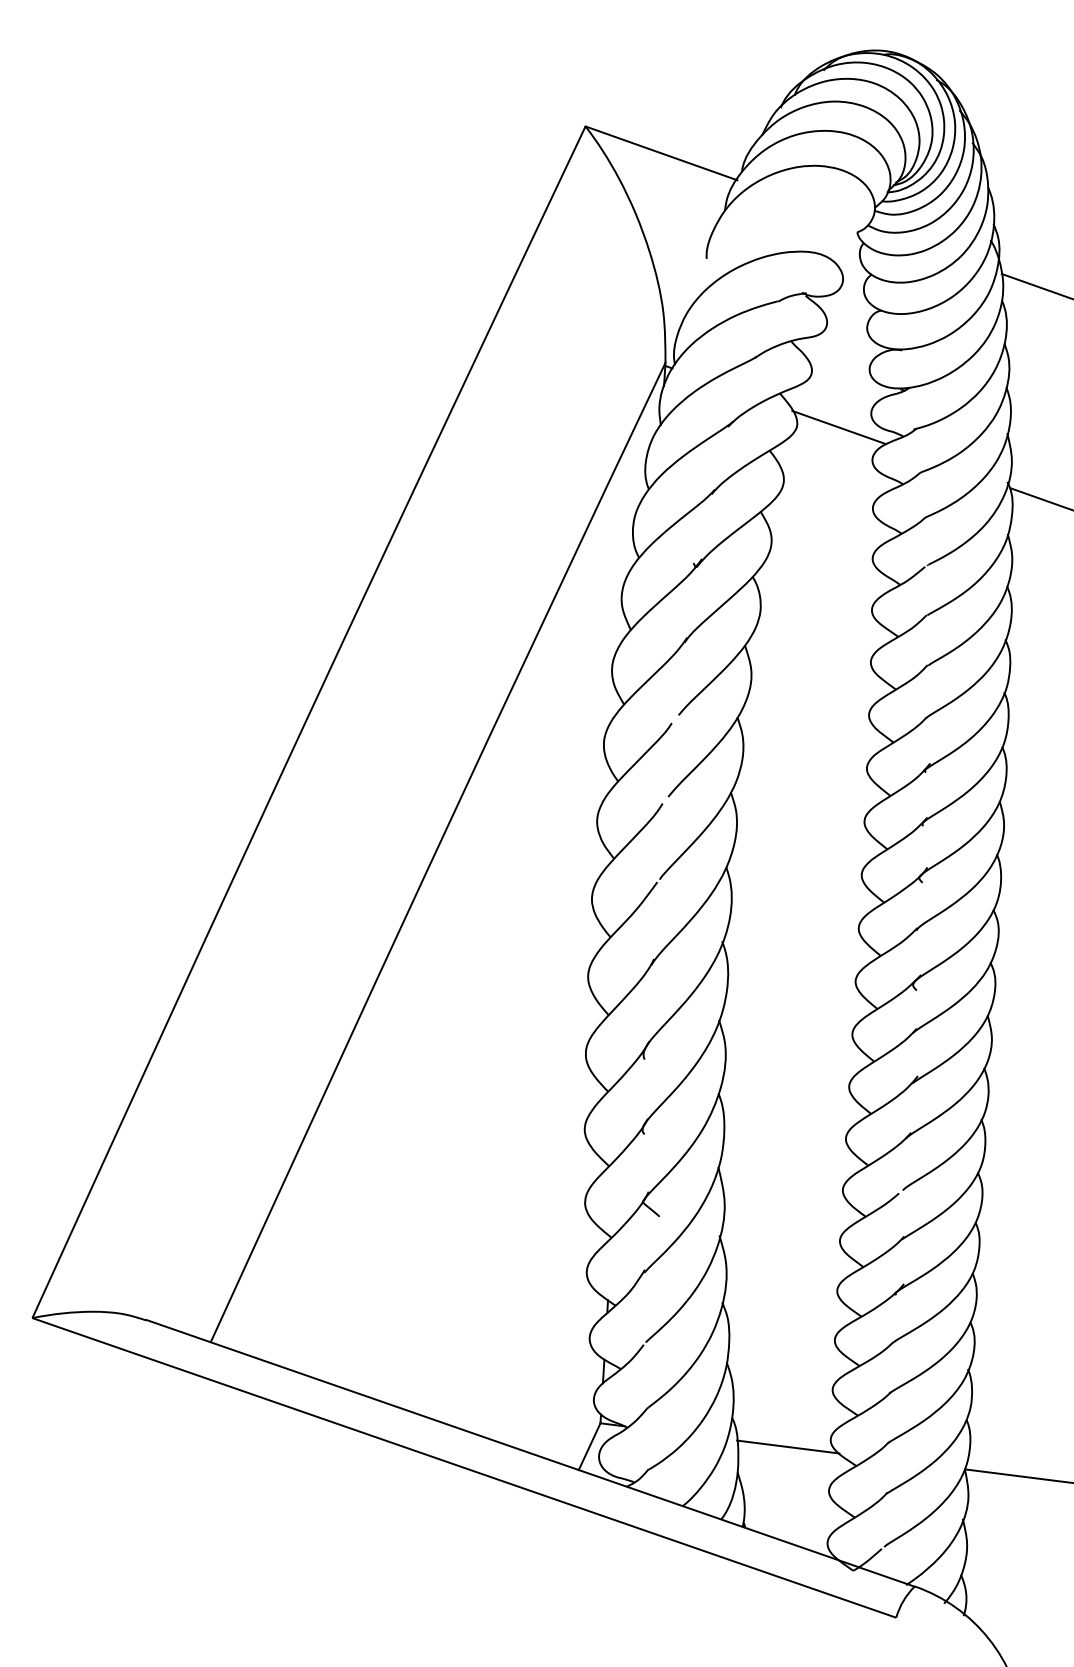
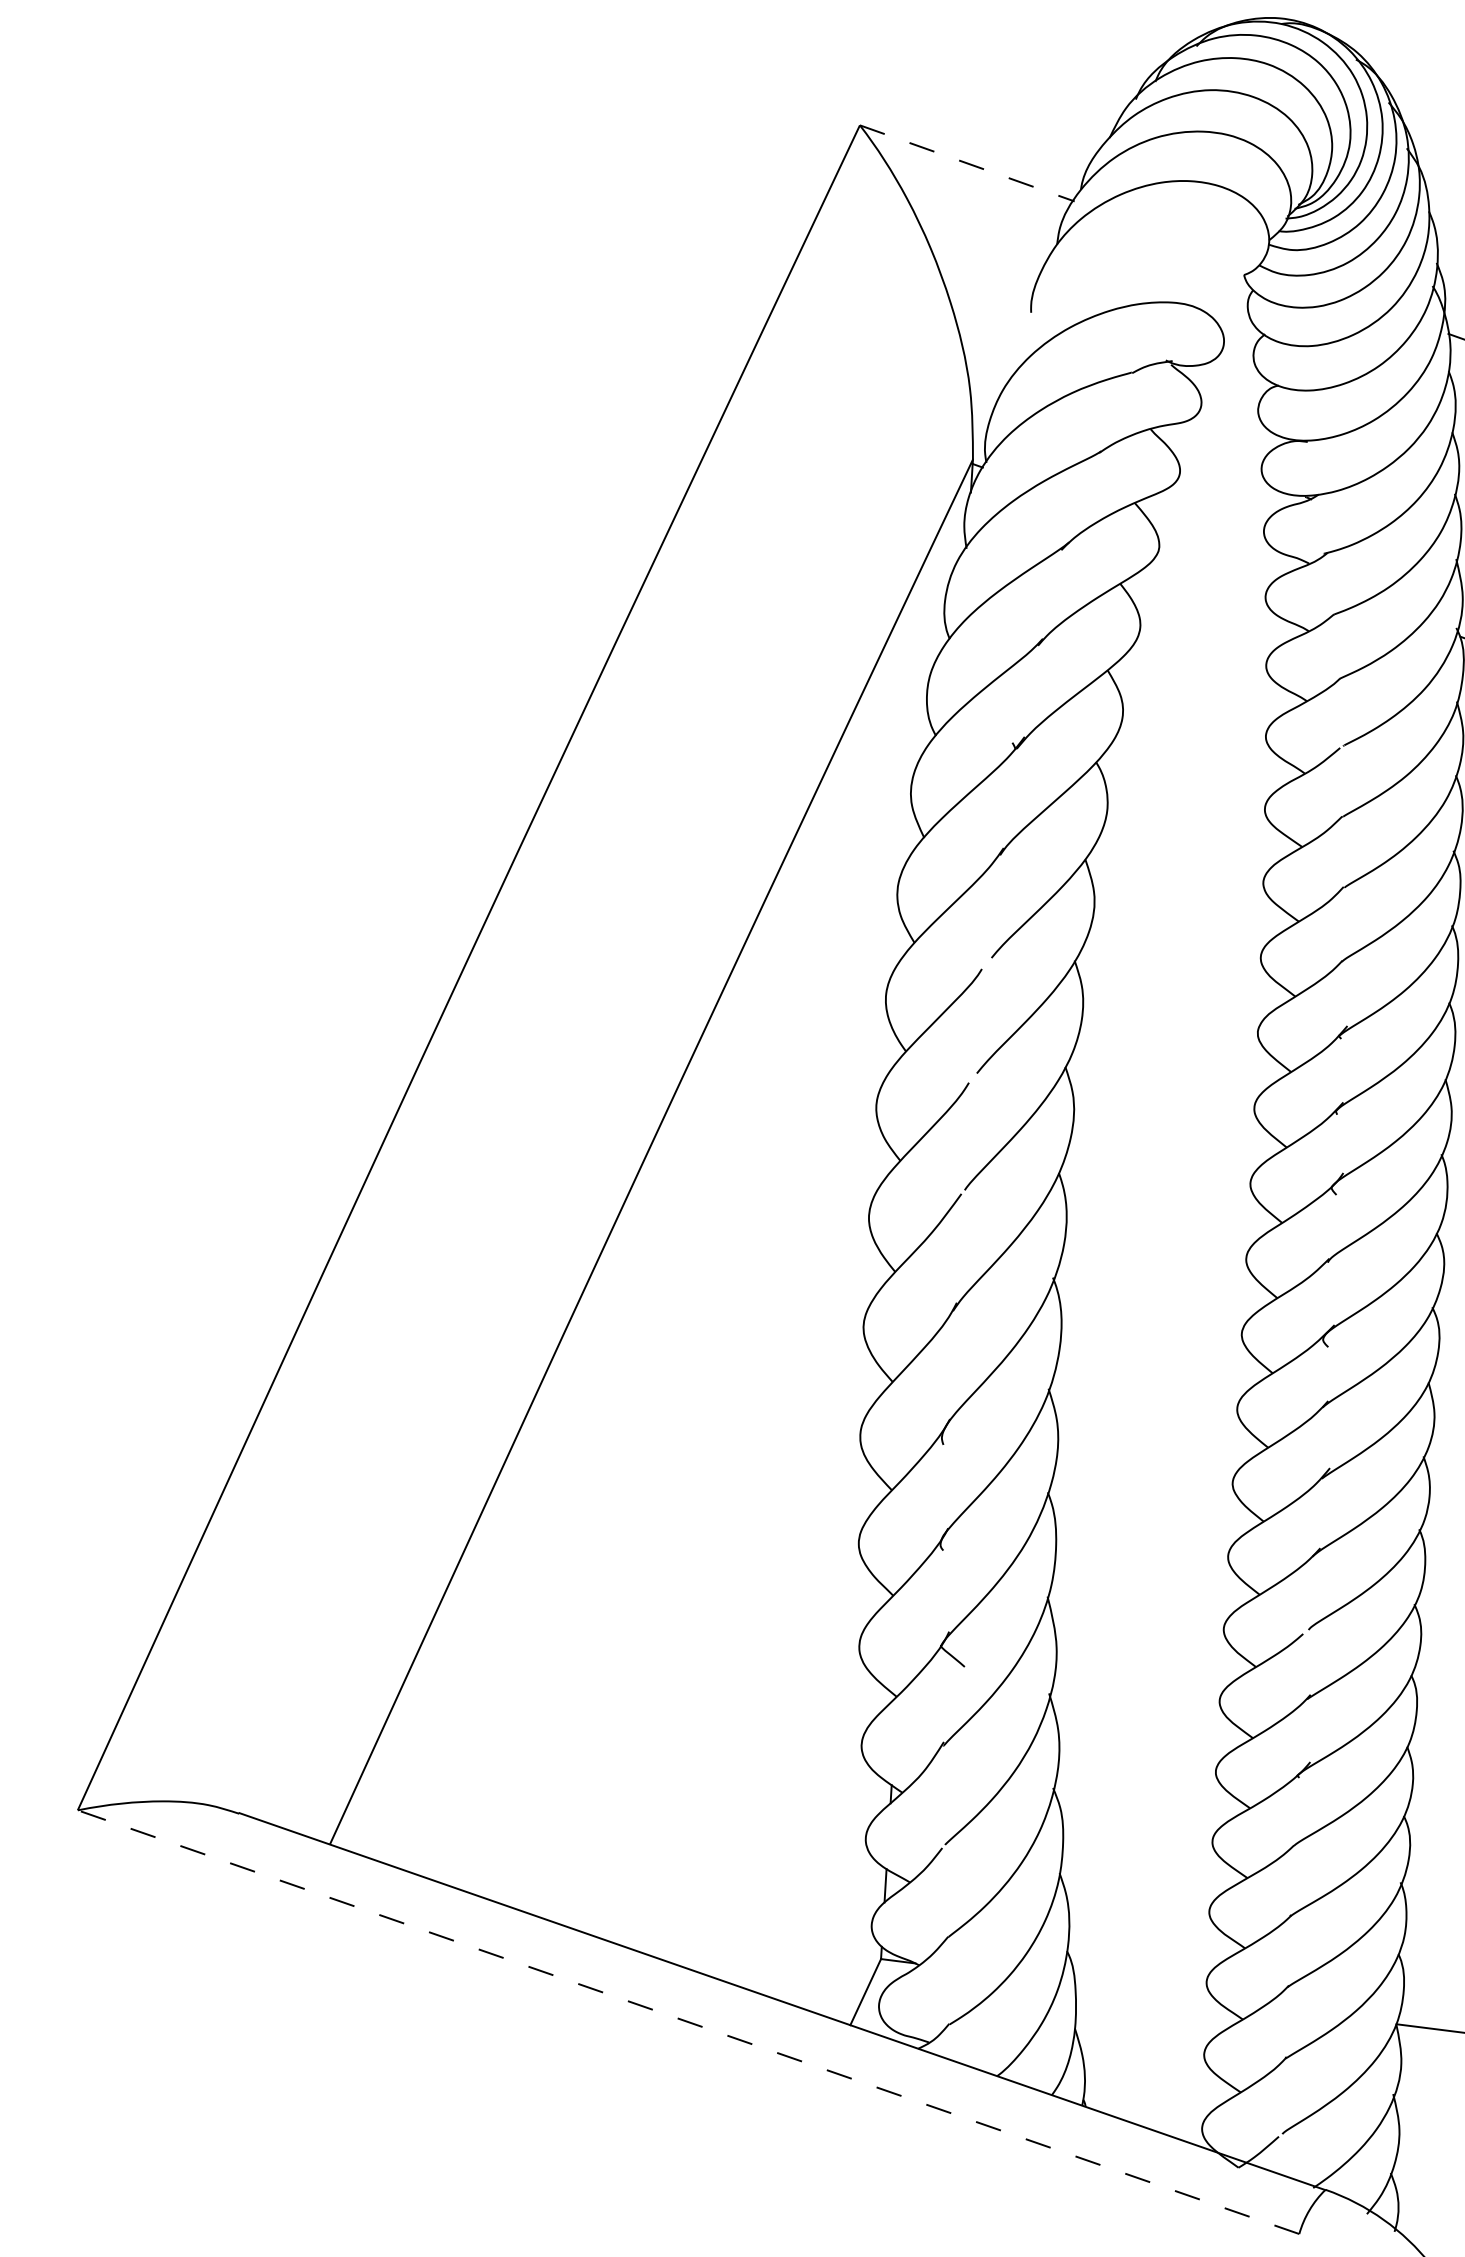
line: (661, 153) -> (967, 163), solid -> dashed
line: (839, 427) -> (1219, 551), removed
line: (788, 1446) -> (1146, 1991), removed
line: (464, 1468) -> (688, 2022), solid -> dashed

